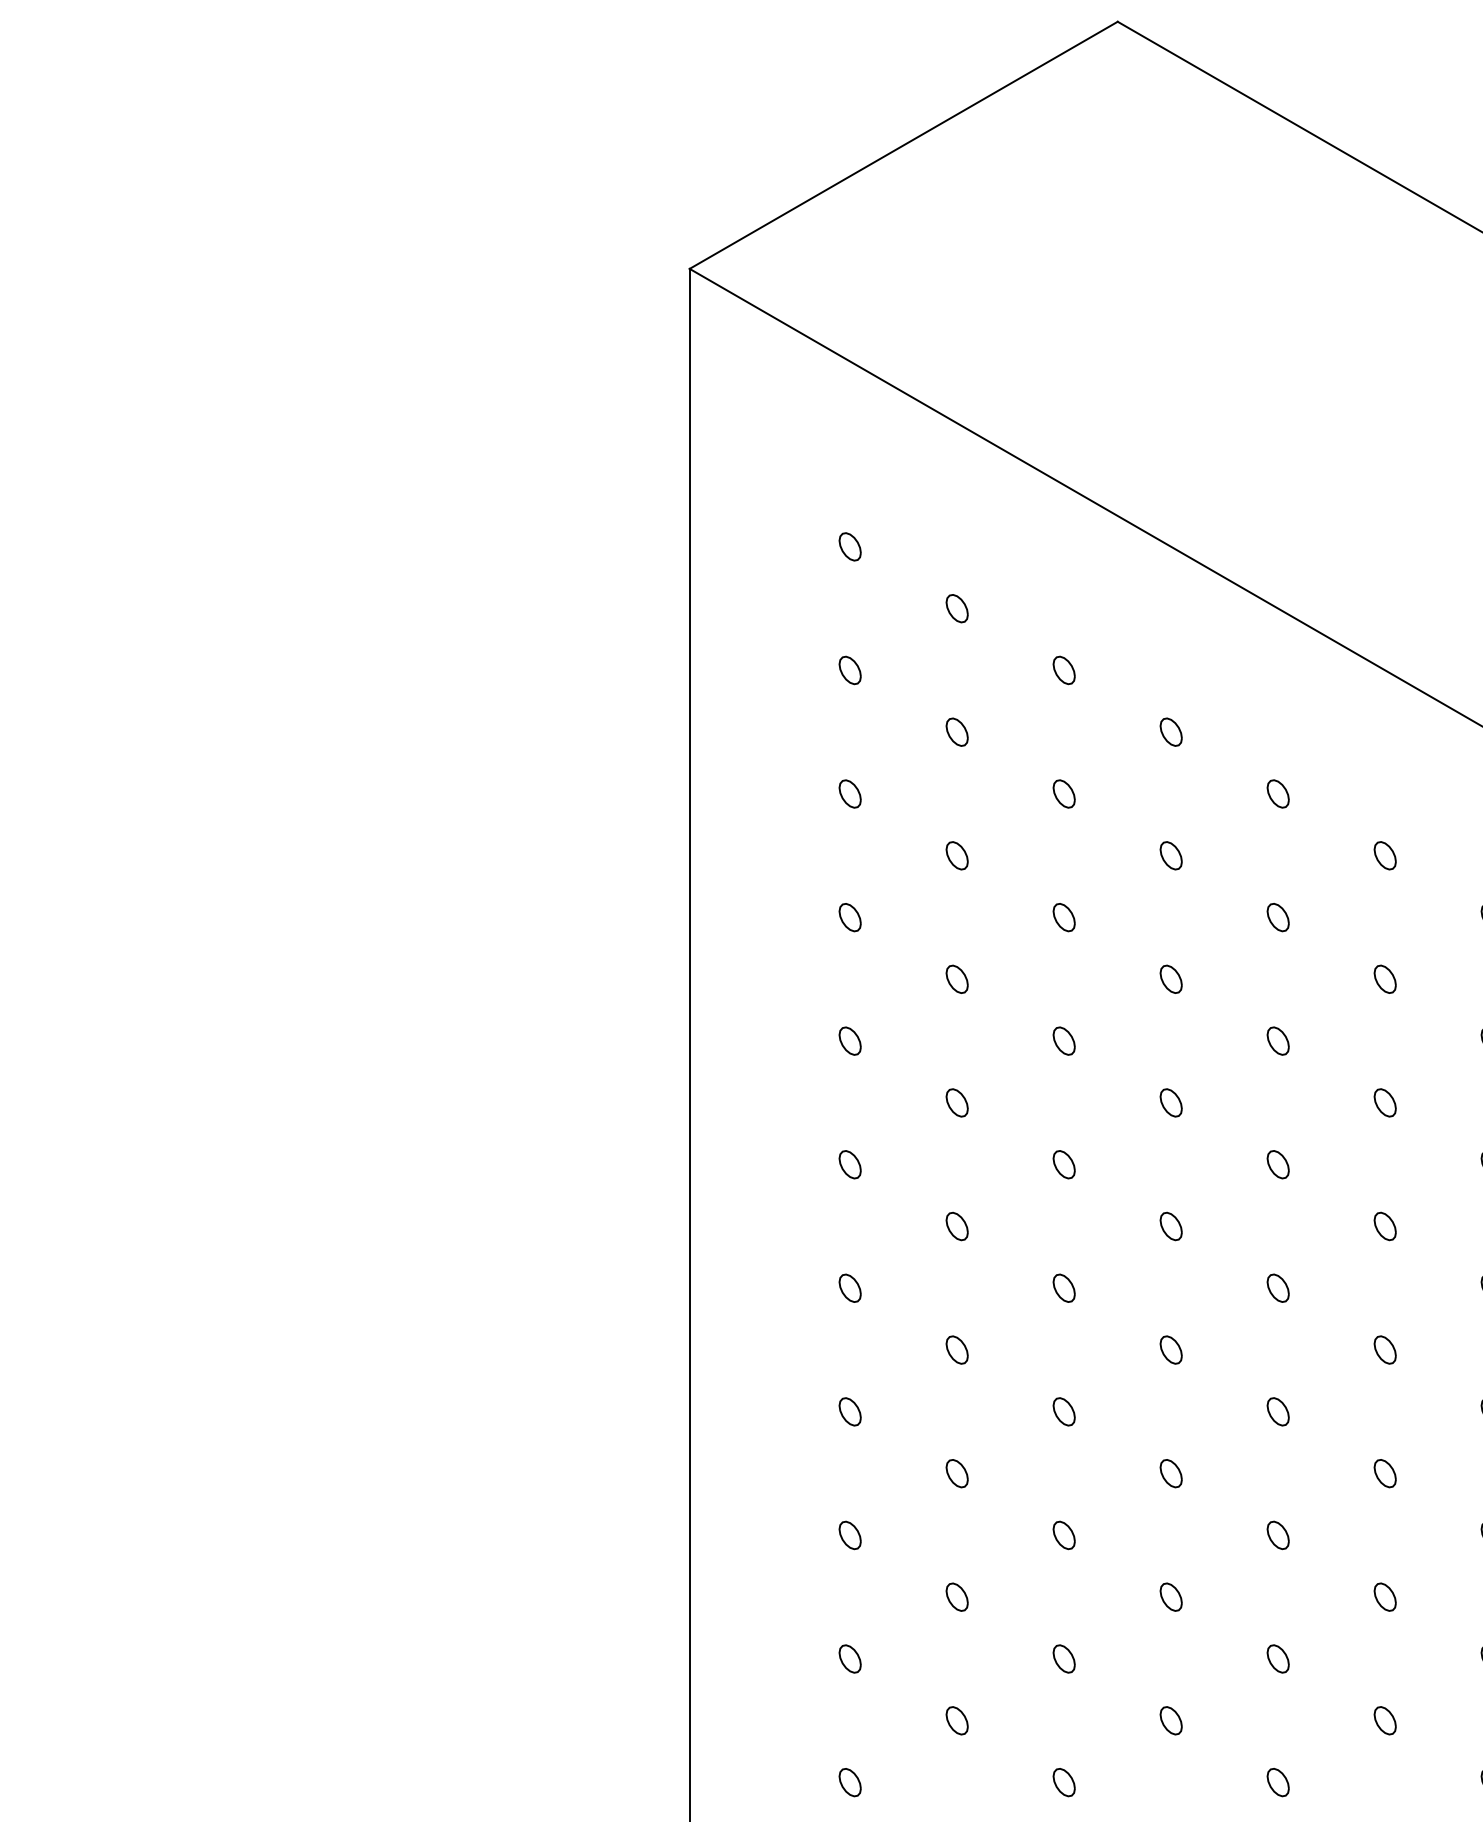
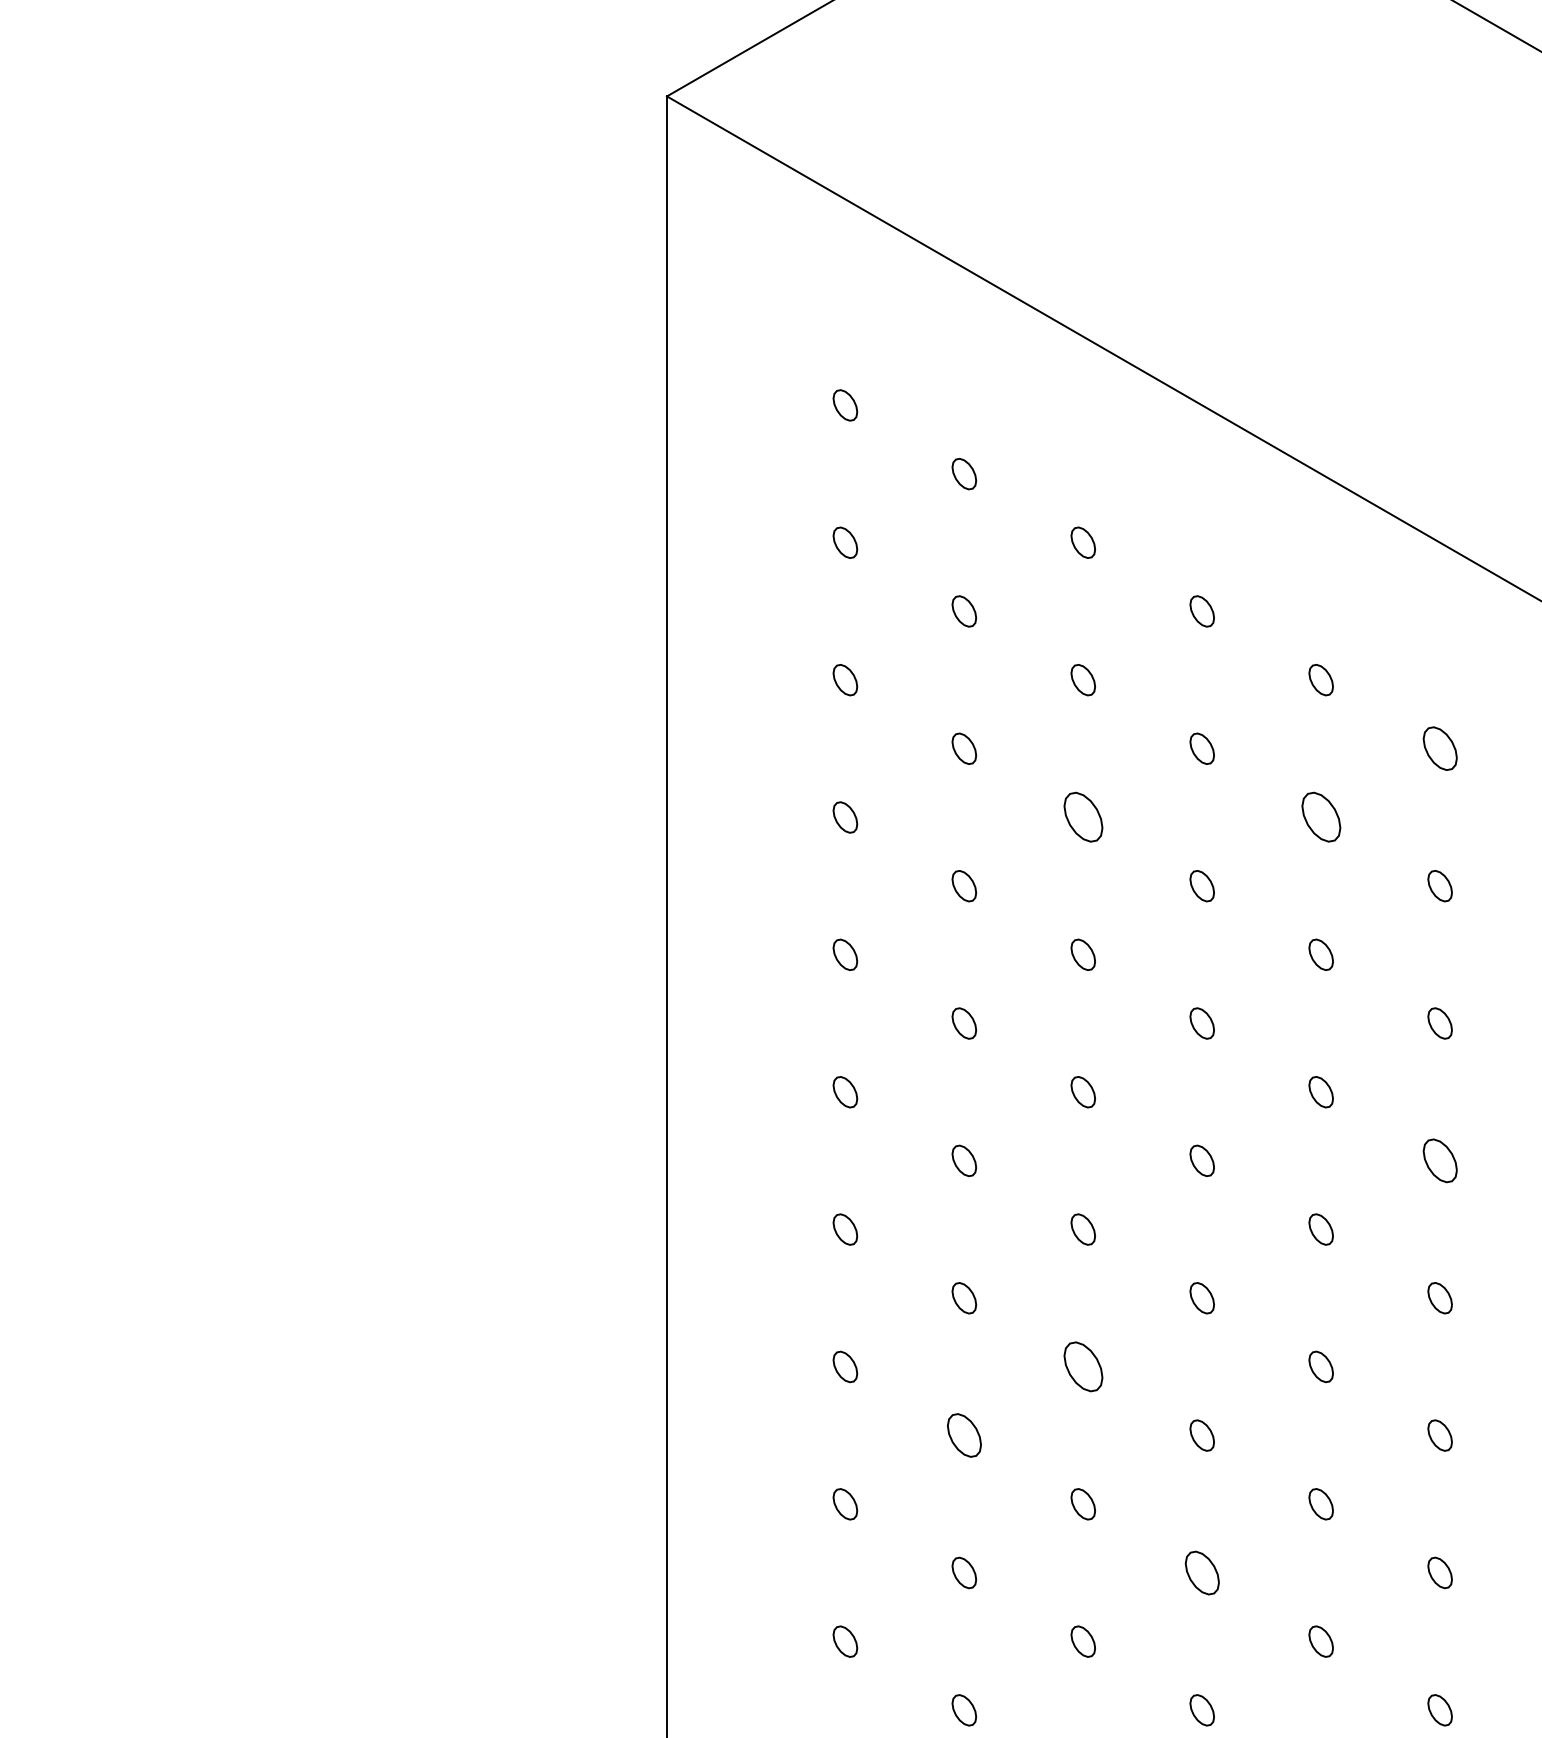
part: (1384, 855) -> (1439, 748), size x1.4
part: (1063, 917) -> (1082, 817), size x1.6
part: (1277, 917) -> (1320, 817), size x1.6
part: (1384, 1226) -> (1439, 1160), size x1.4
part: (1063, 1411) -> (1082, 1366), size x1.6
part: (956, 1473) -> (963, 1435), size x1.4
part: (1170, 1596) -> (1201, 1572), size x1.4

